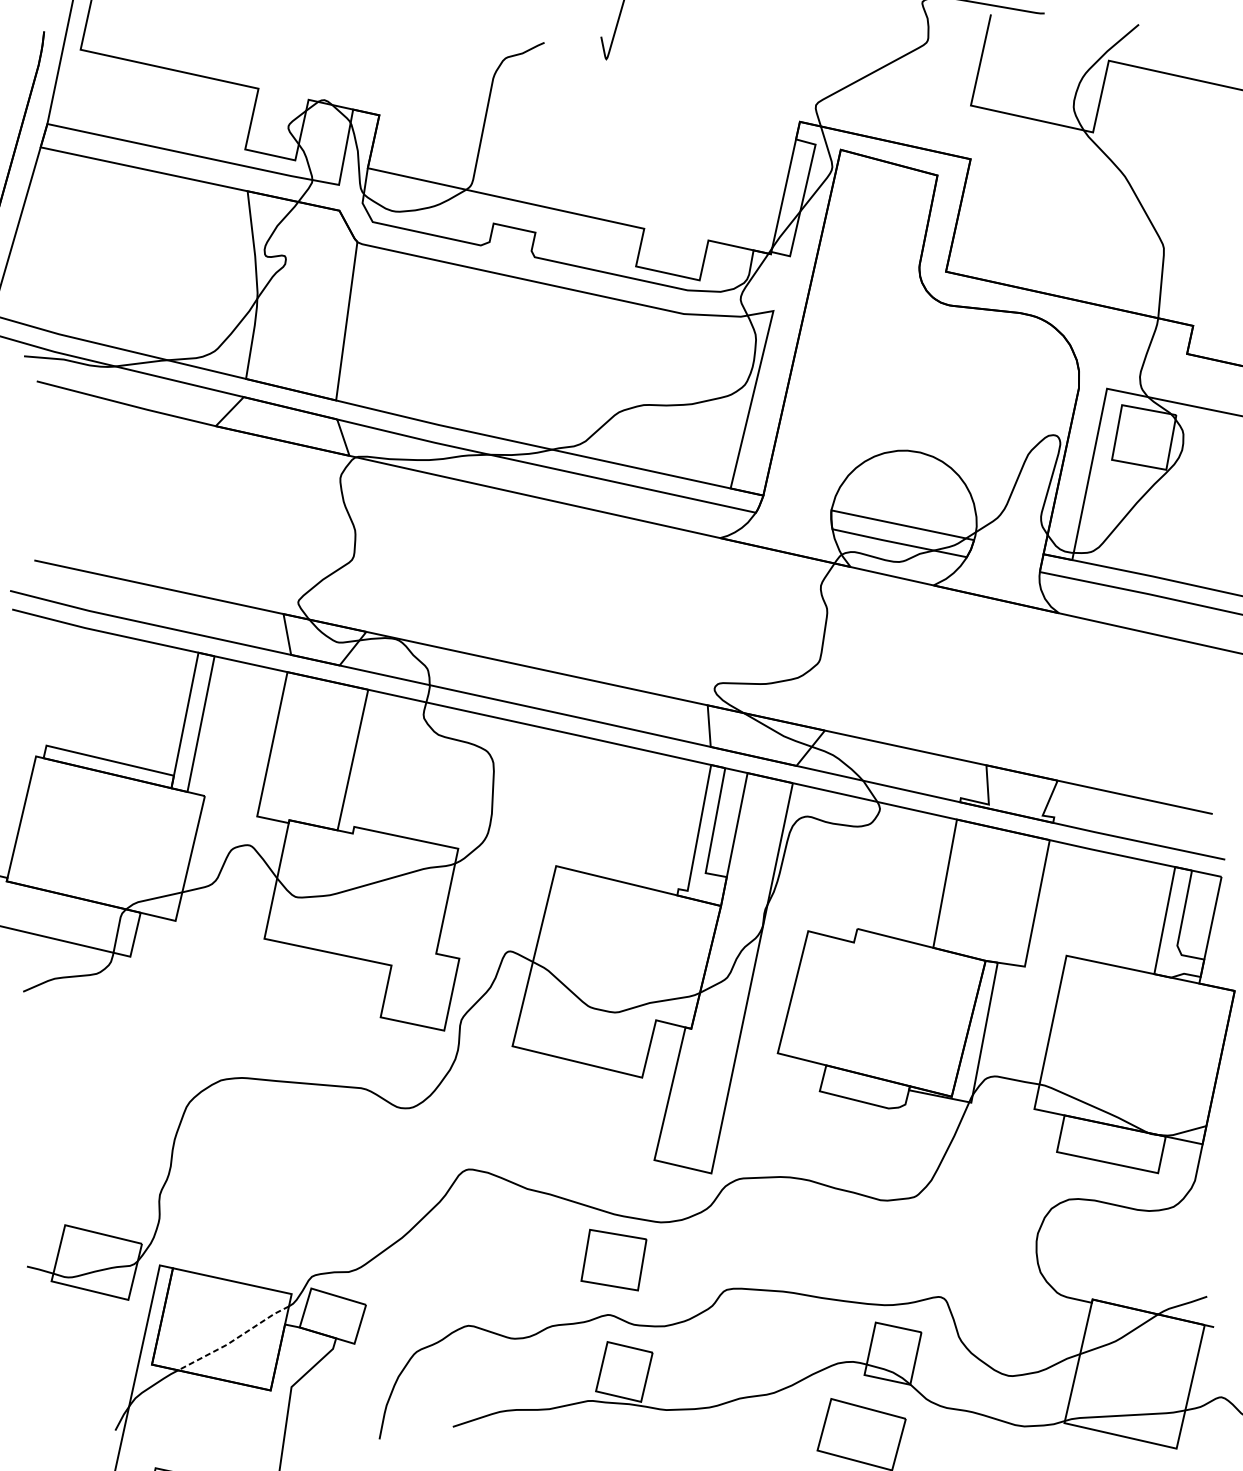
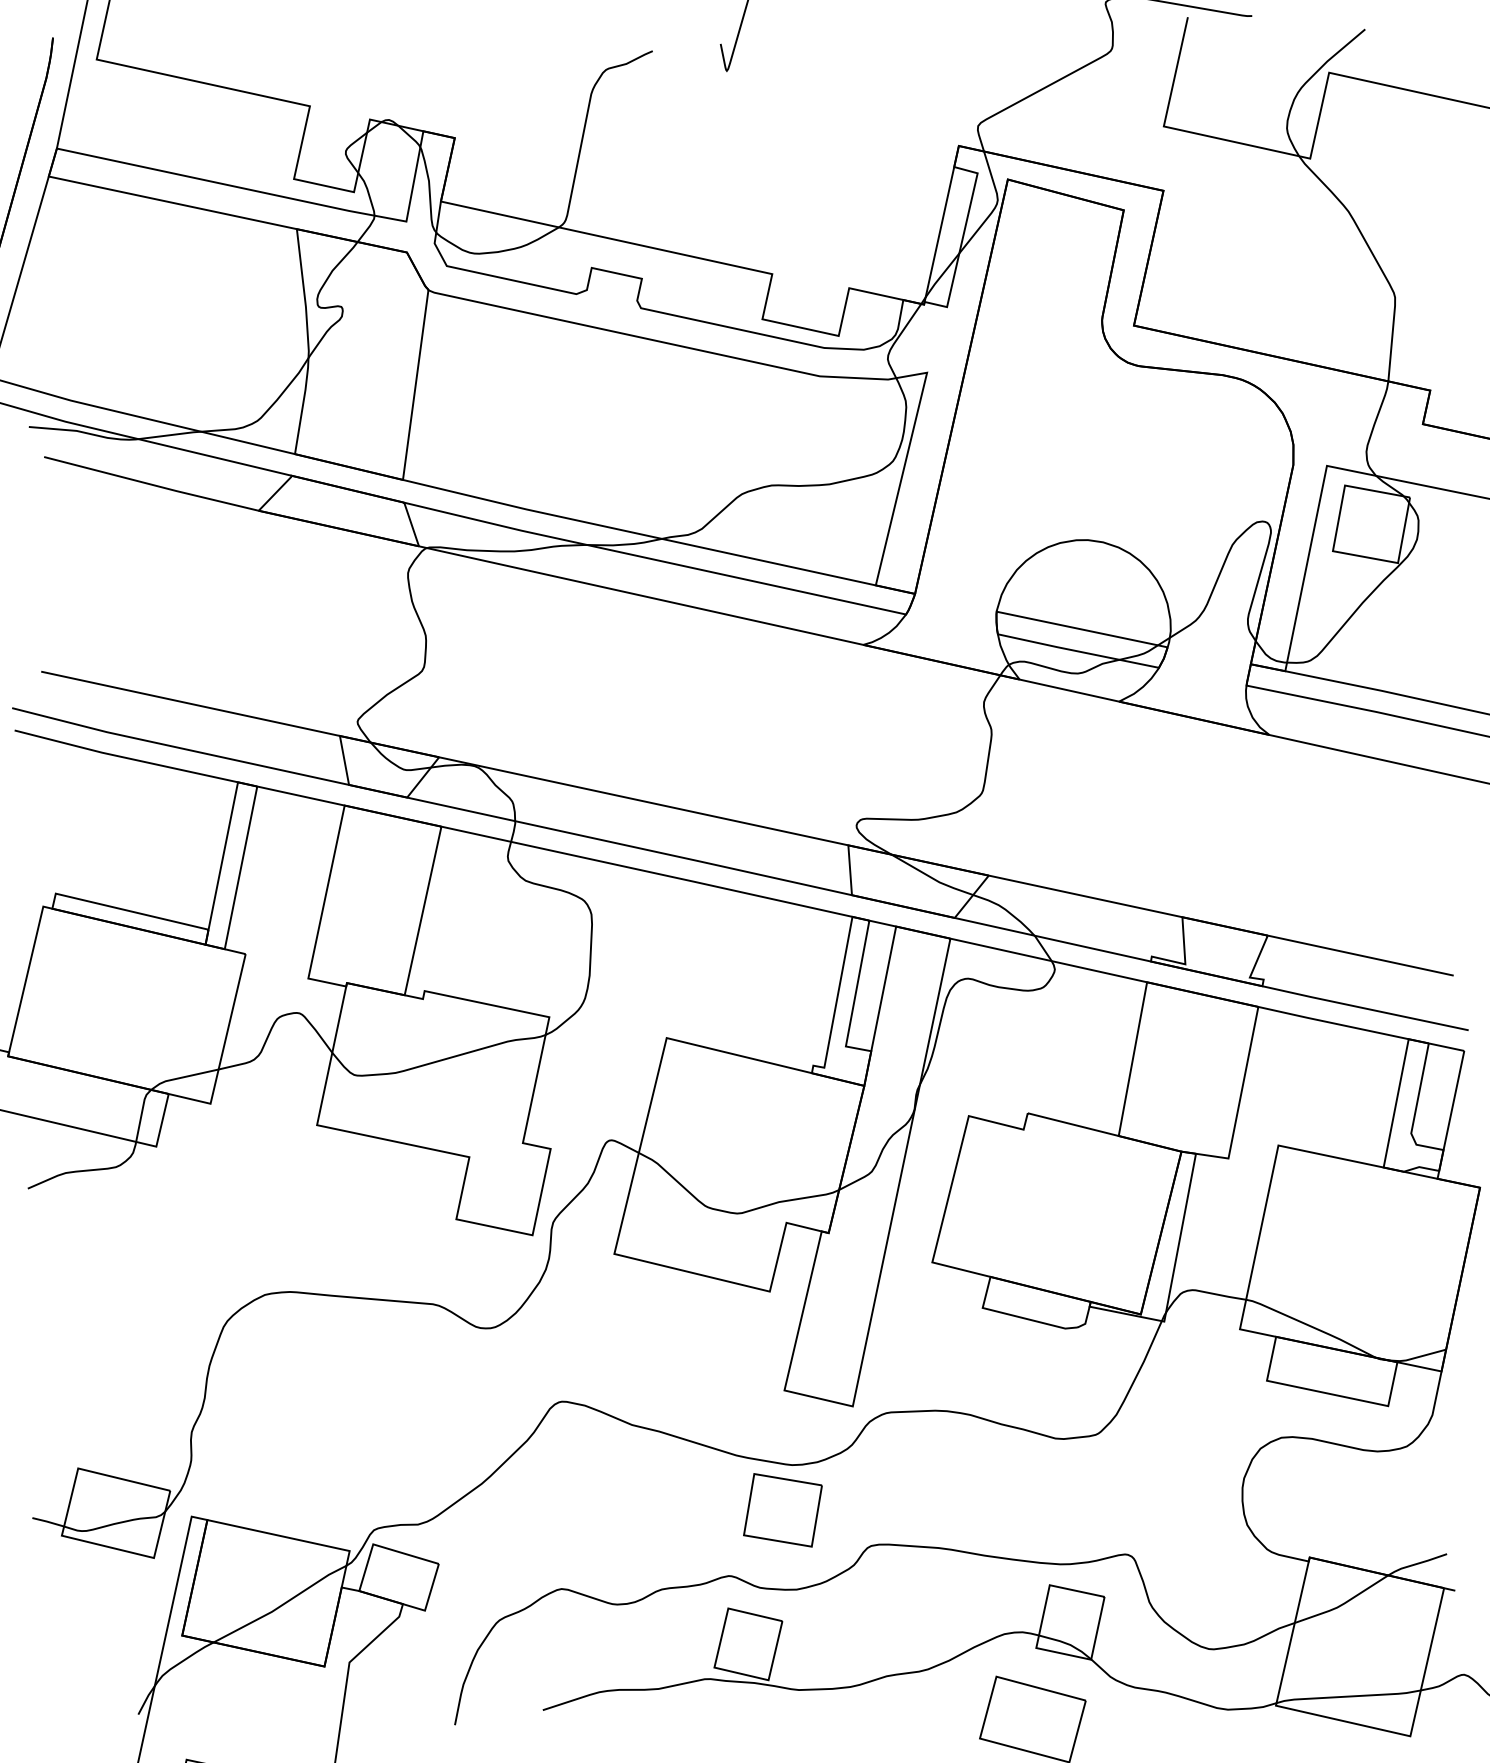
part: (613, 1260) -> (782, 1510), moved
line: (234, 1339) -> (281, 1605), dashed -> solid

